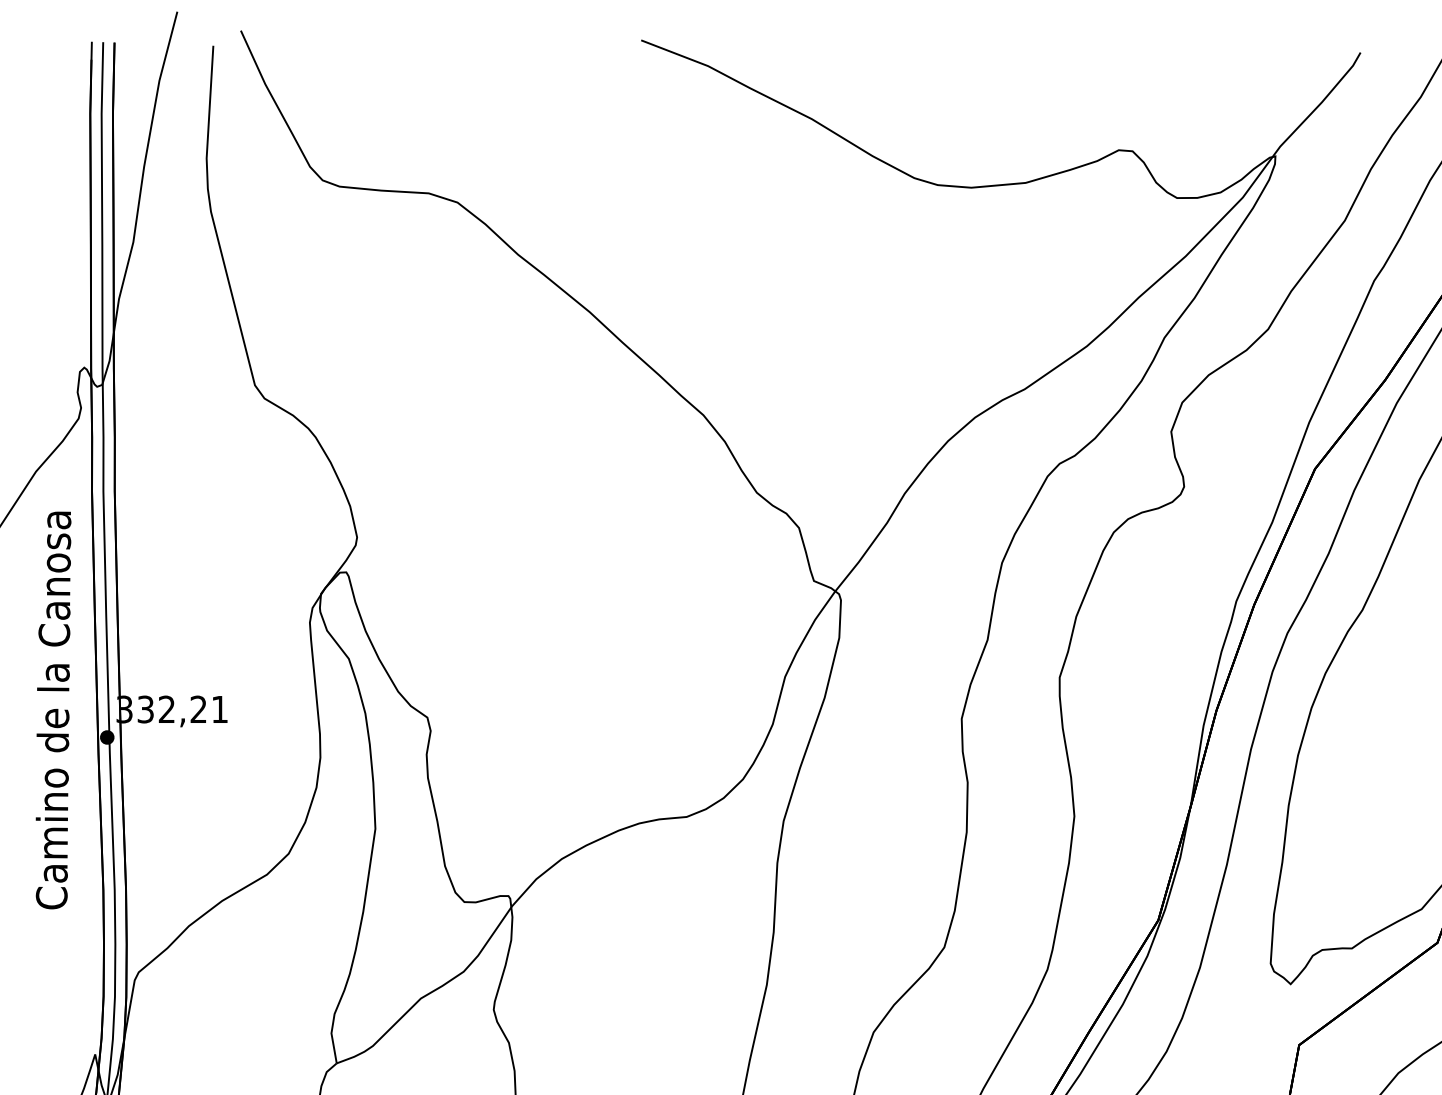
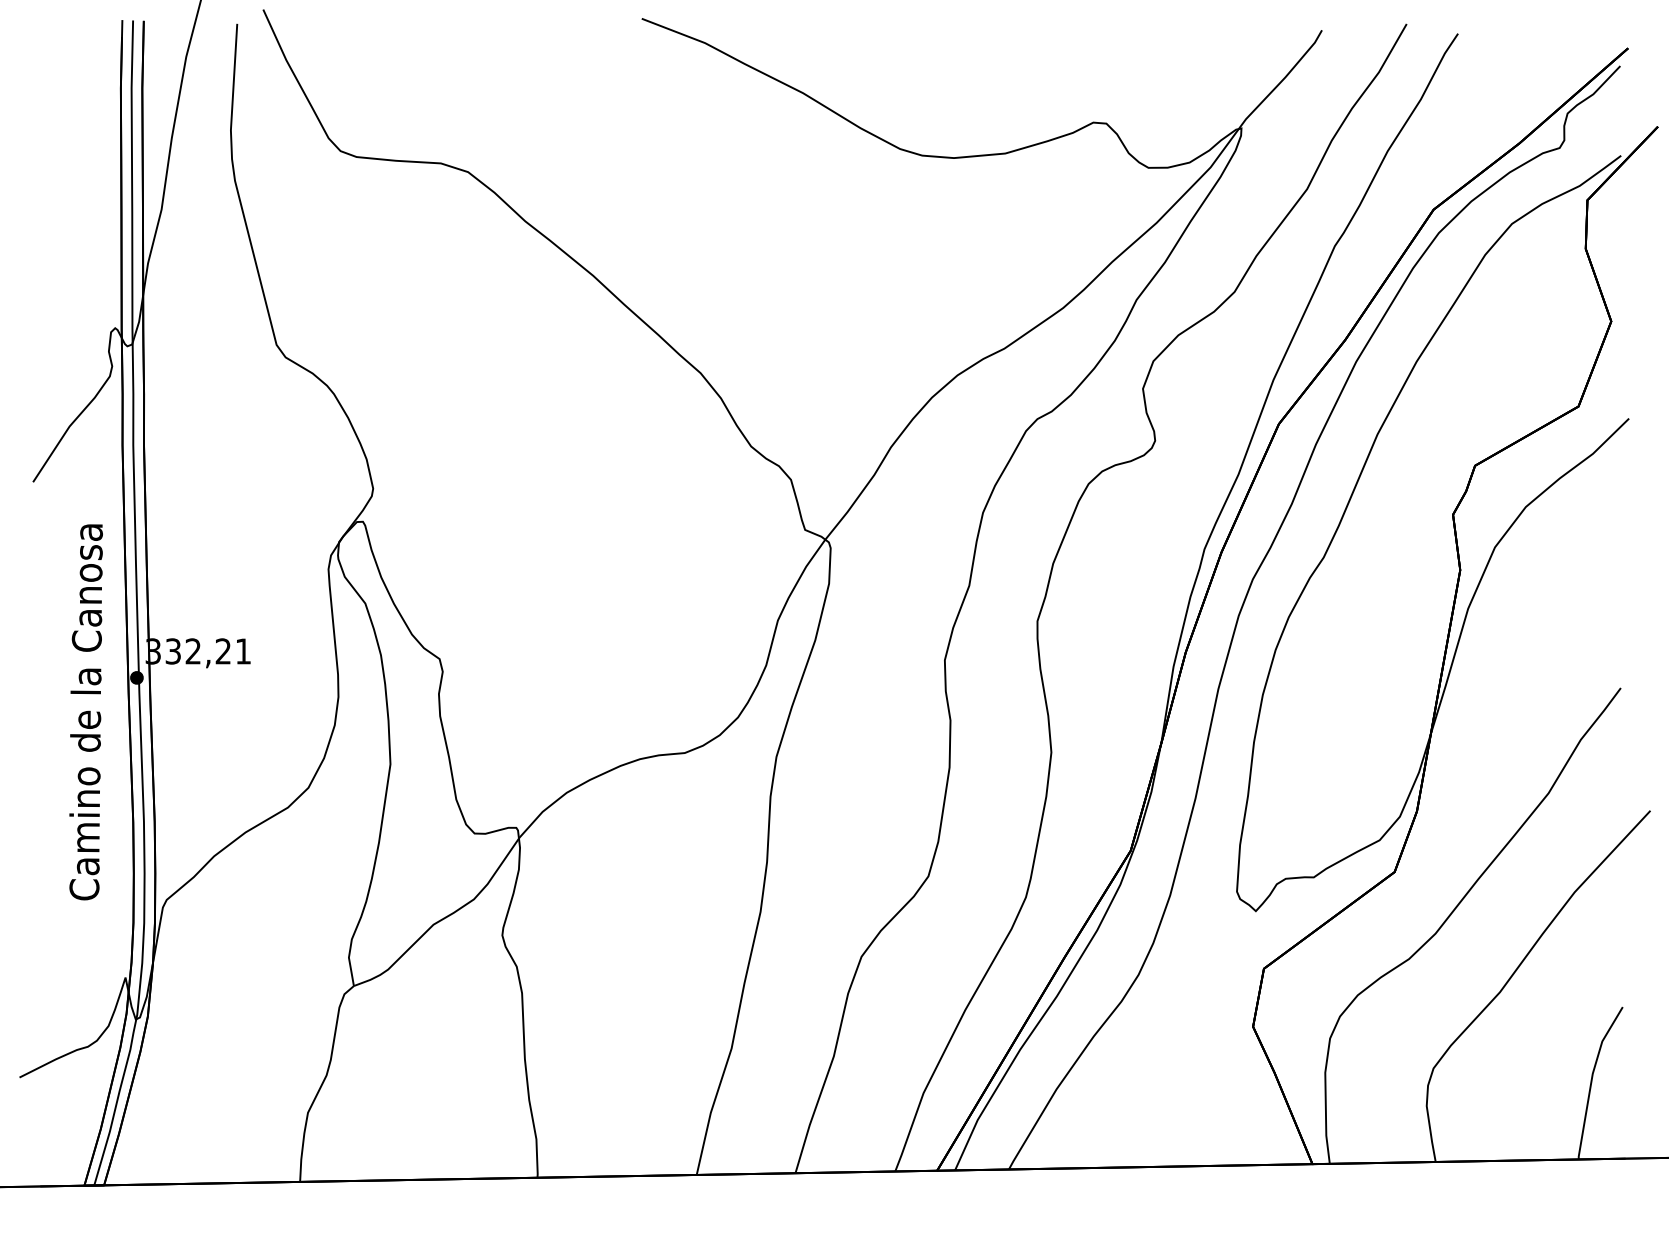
text: (52, 710) -> (85, 712), moved

